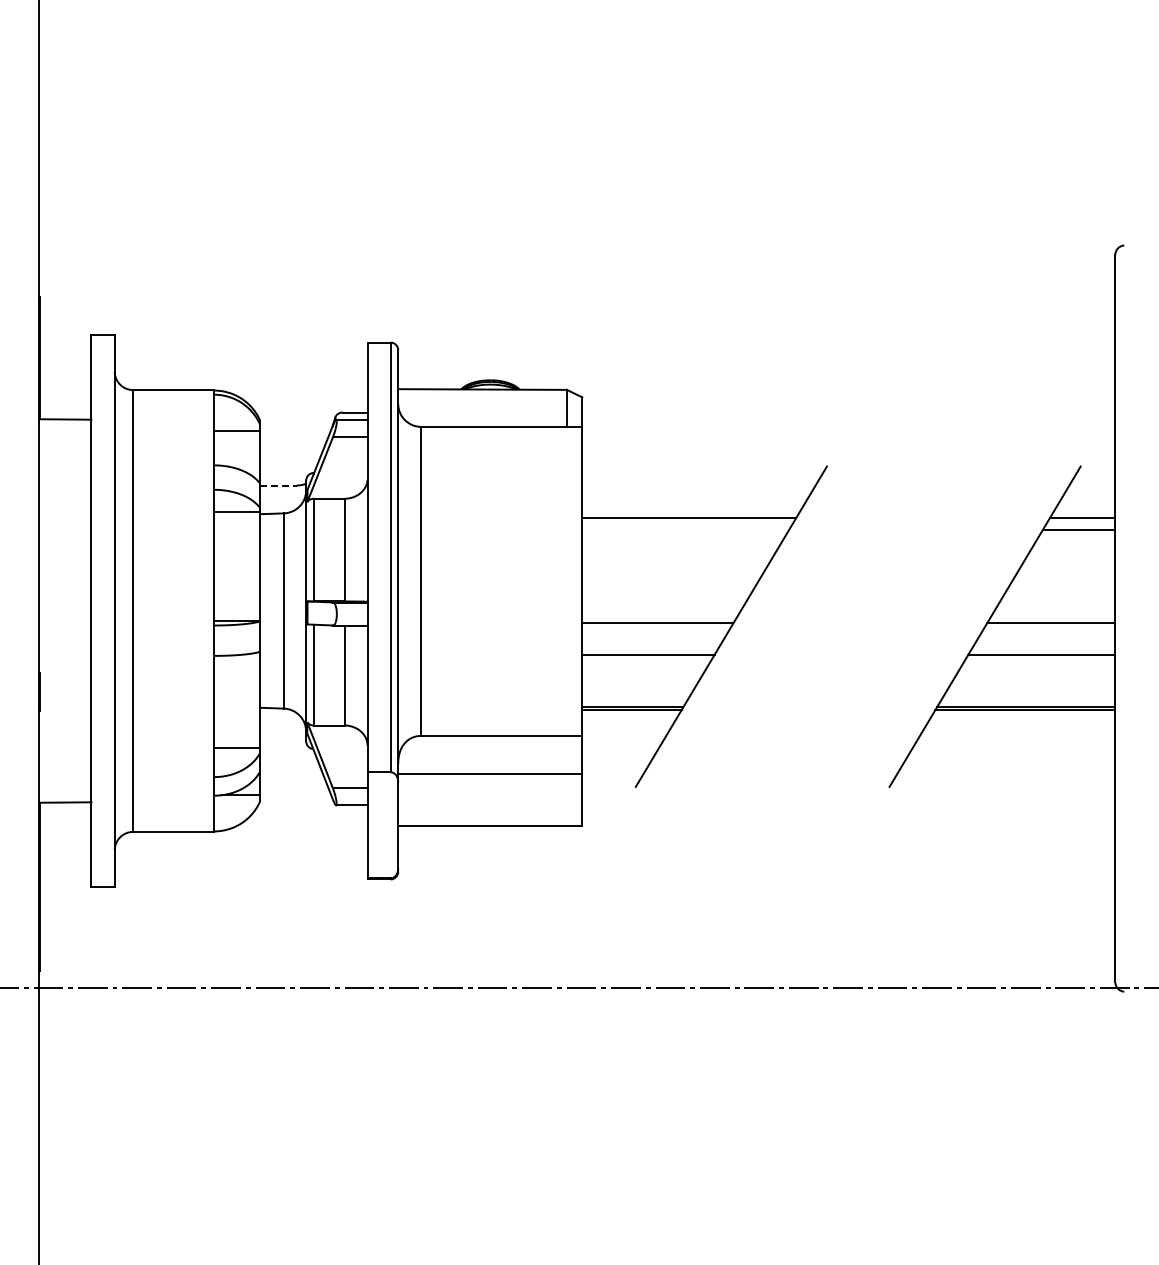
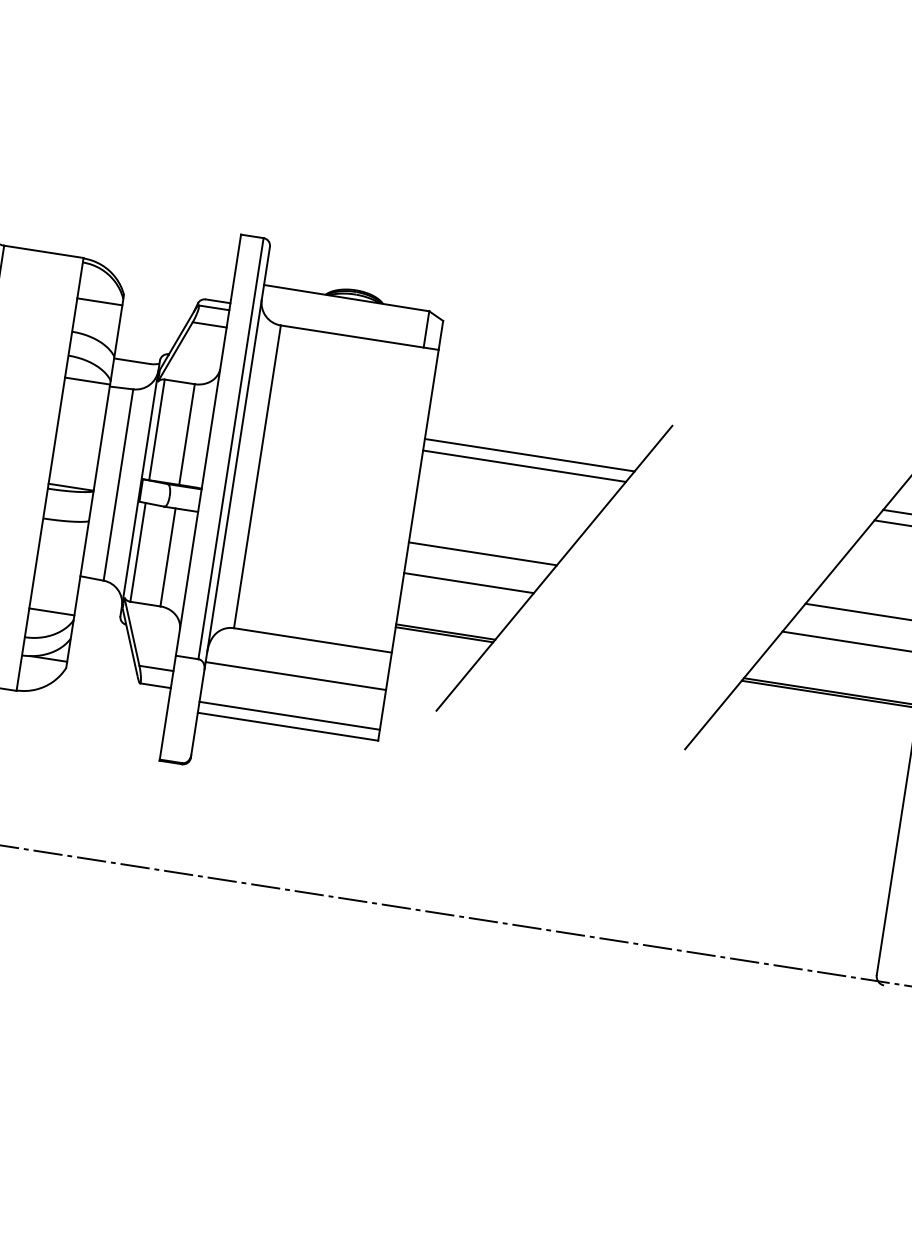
line: (278, 485) -> (132, 361), dashed -> solid
line: (685, 529) -> (524, 466), added
line: (490, 814) -> (289, 715), added

